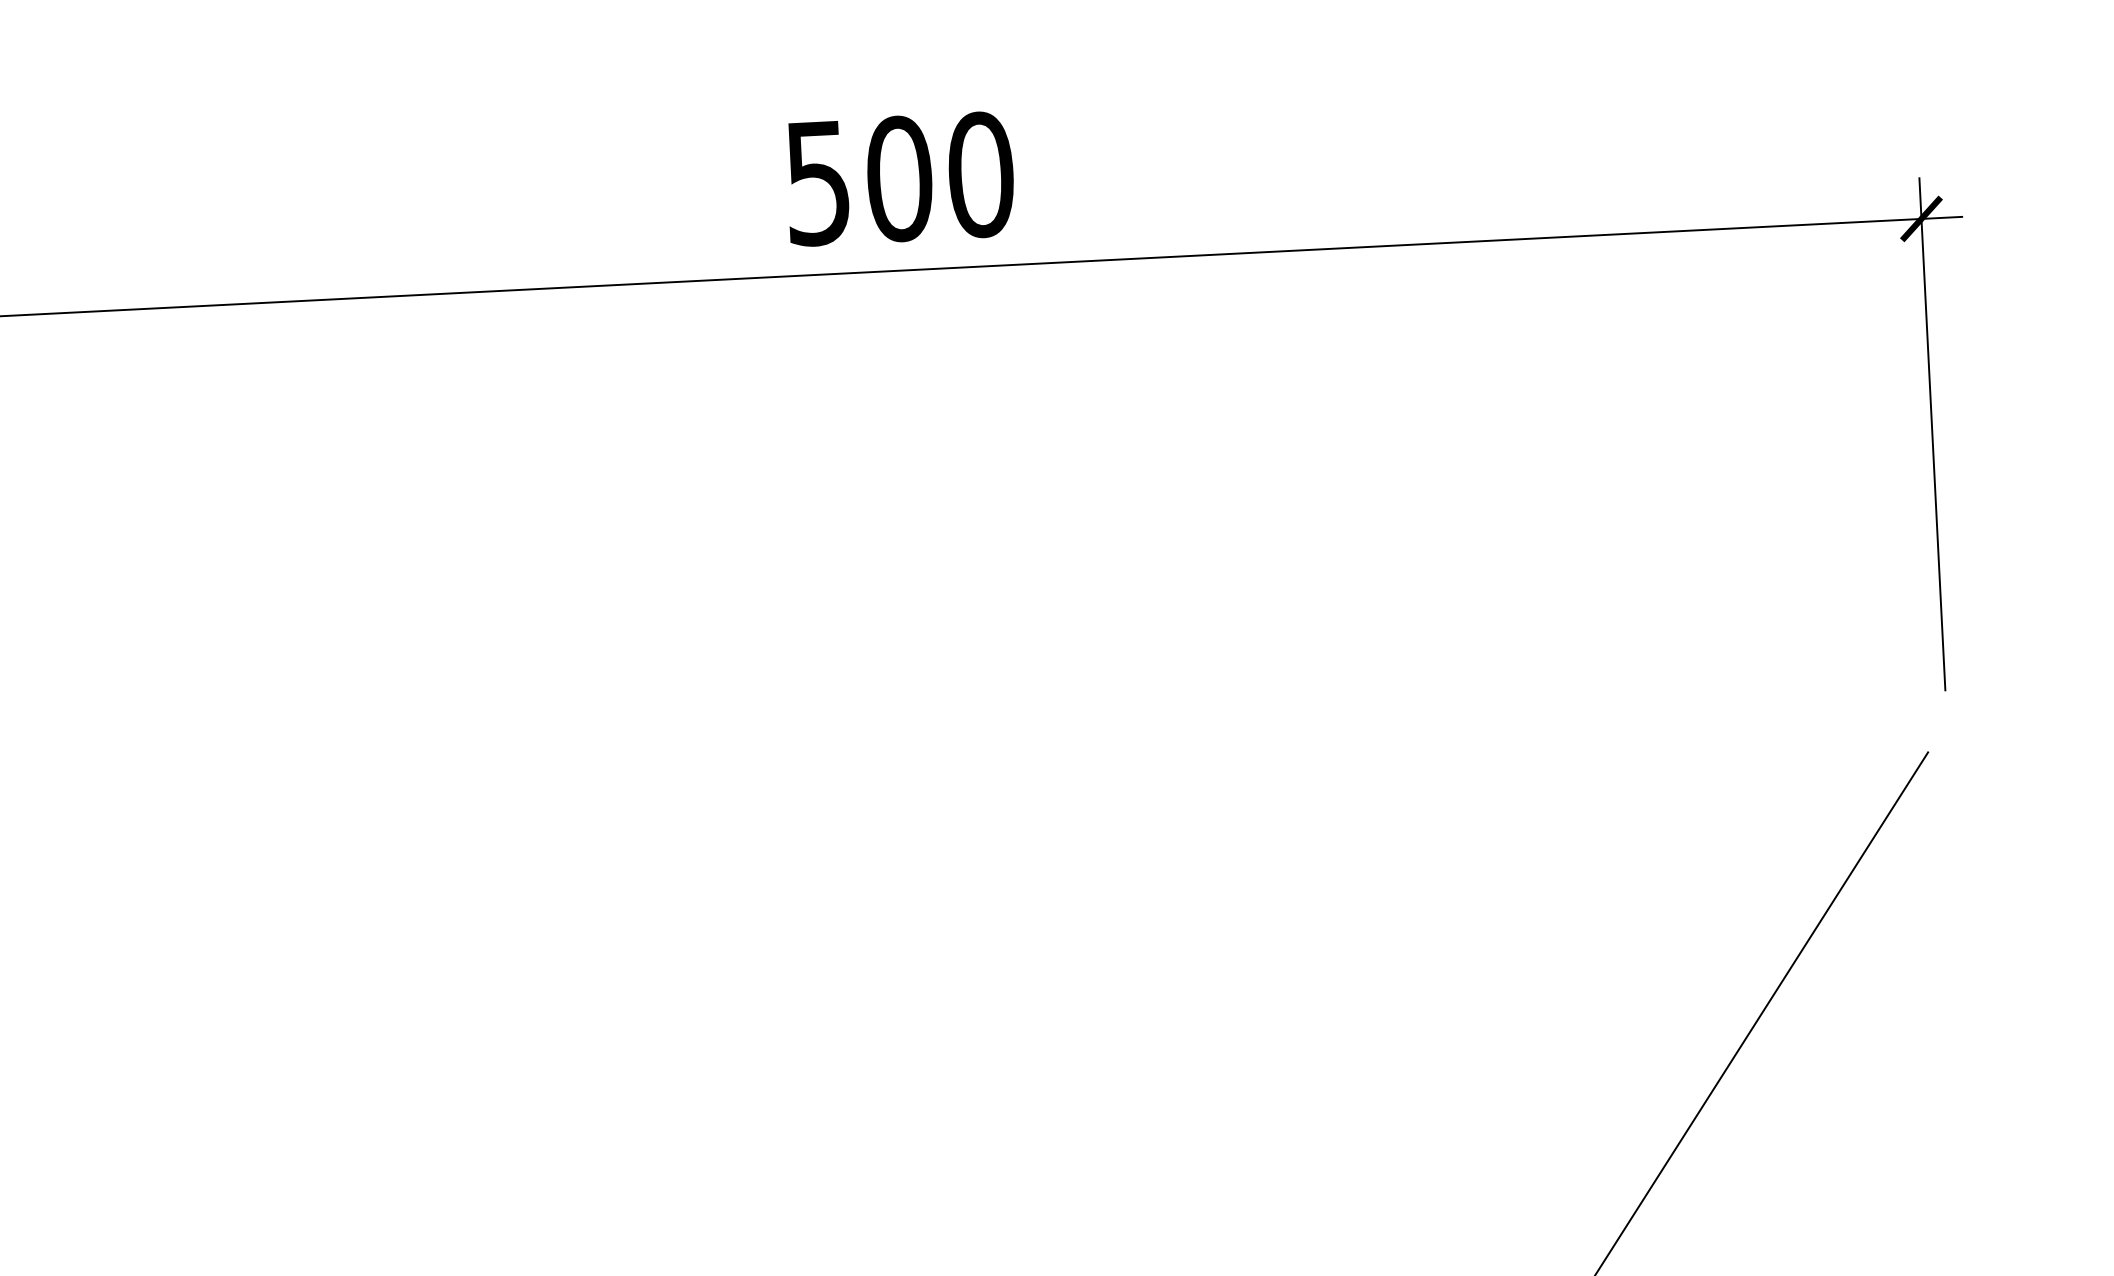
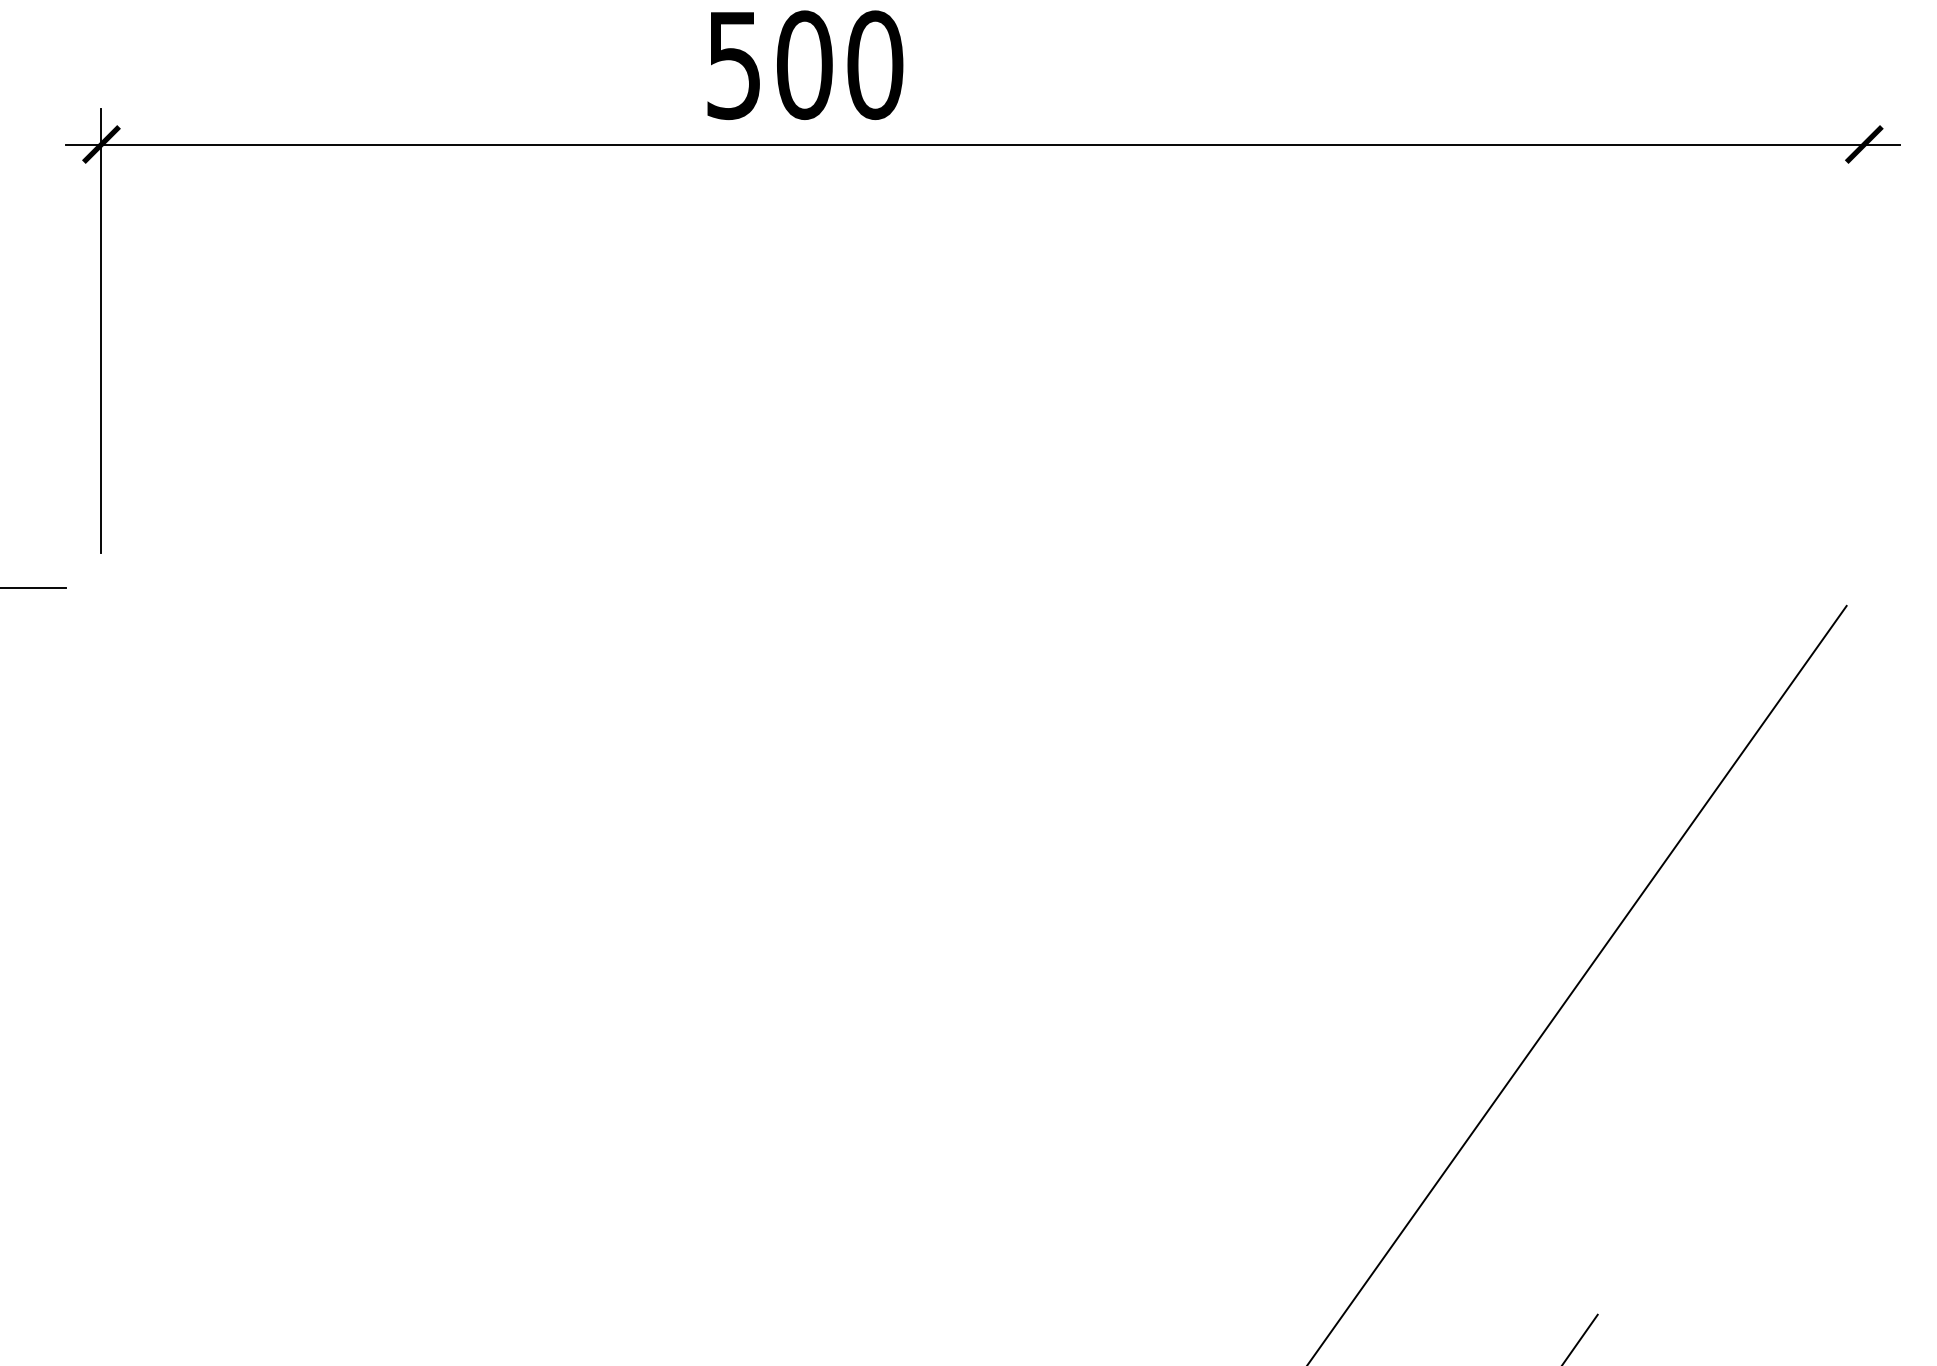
text: (900, 178) -> (805, 64), moved
line: (1932, 434) -> (1864, 331), removed

